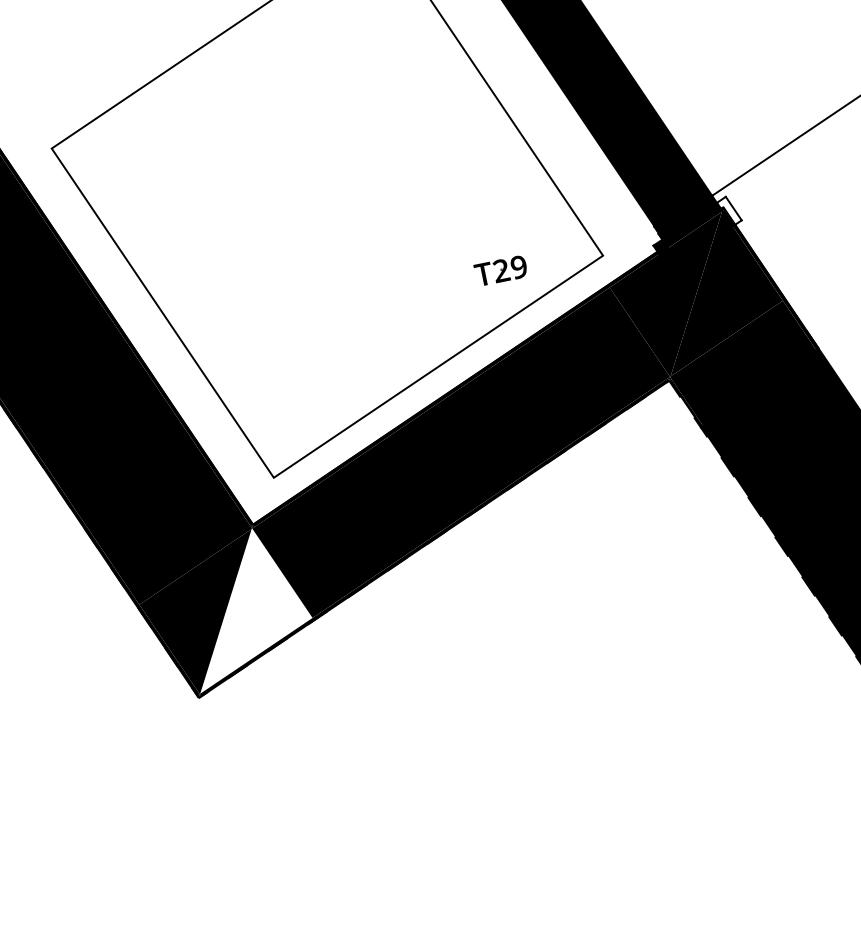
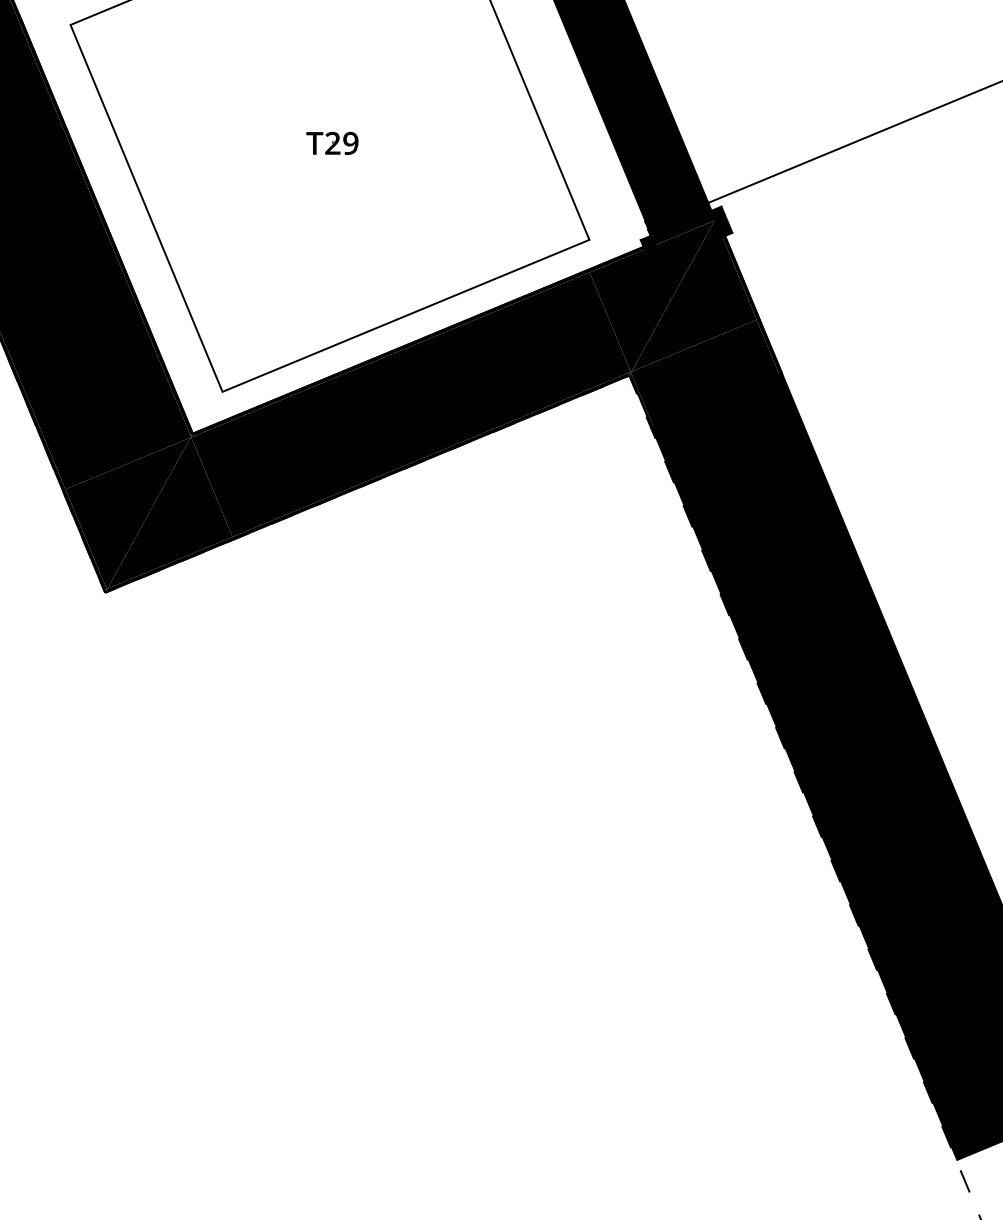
fill: (728, 211) -> (721, 221), added
part: (500, 269) -> (332, 142), moved
fill: (245, 606) -> (169, 512), added

